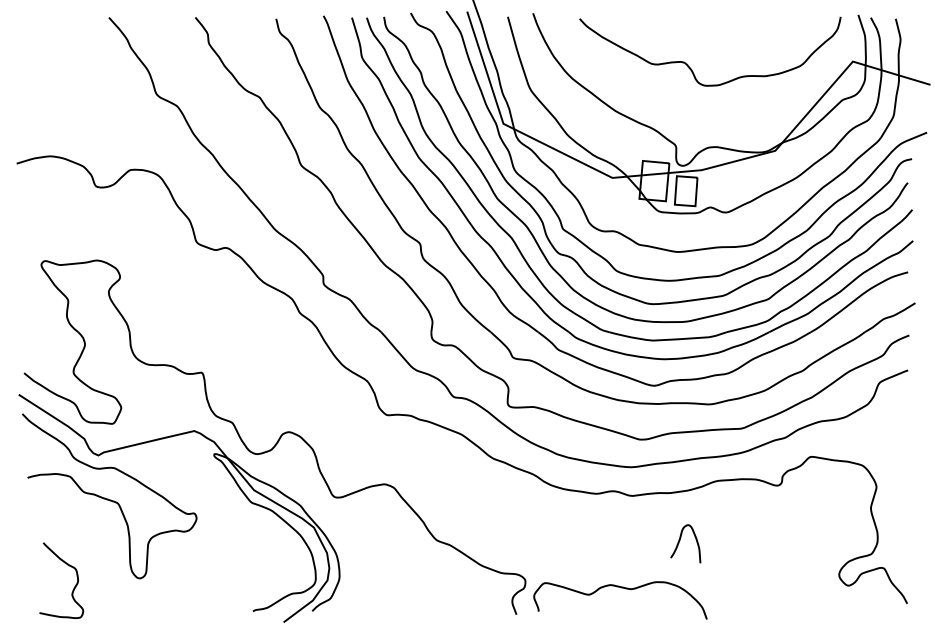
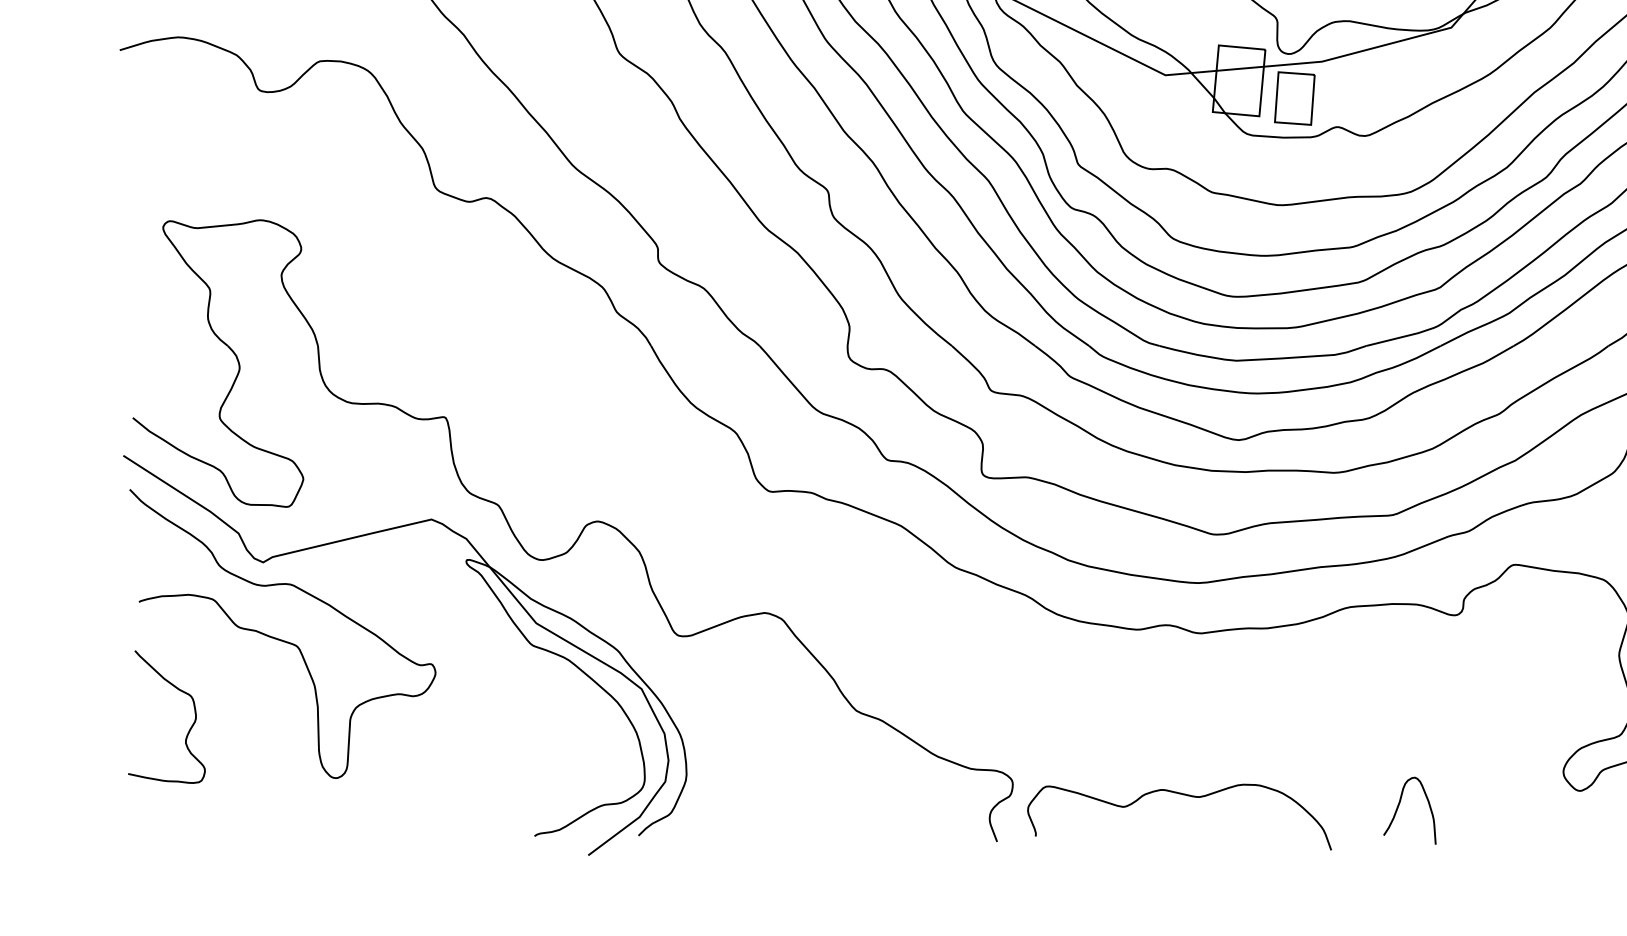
curve: (680, 540) -> (1400, 804), moved
curve: (74, 586) -> (189, 727), moved

